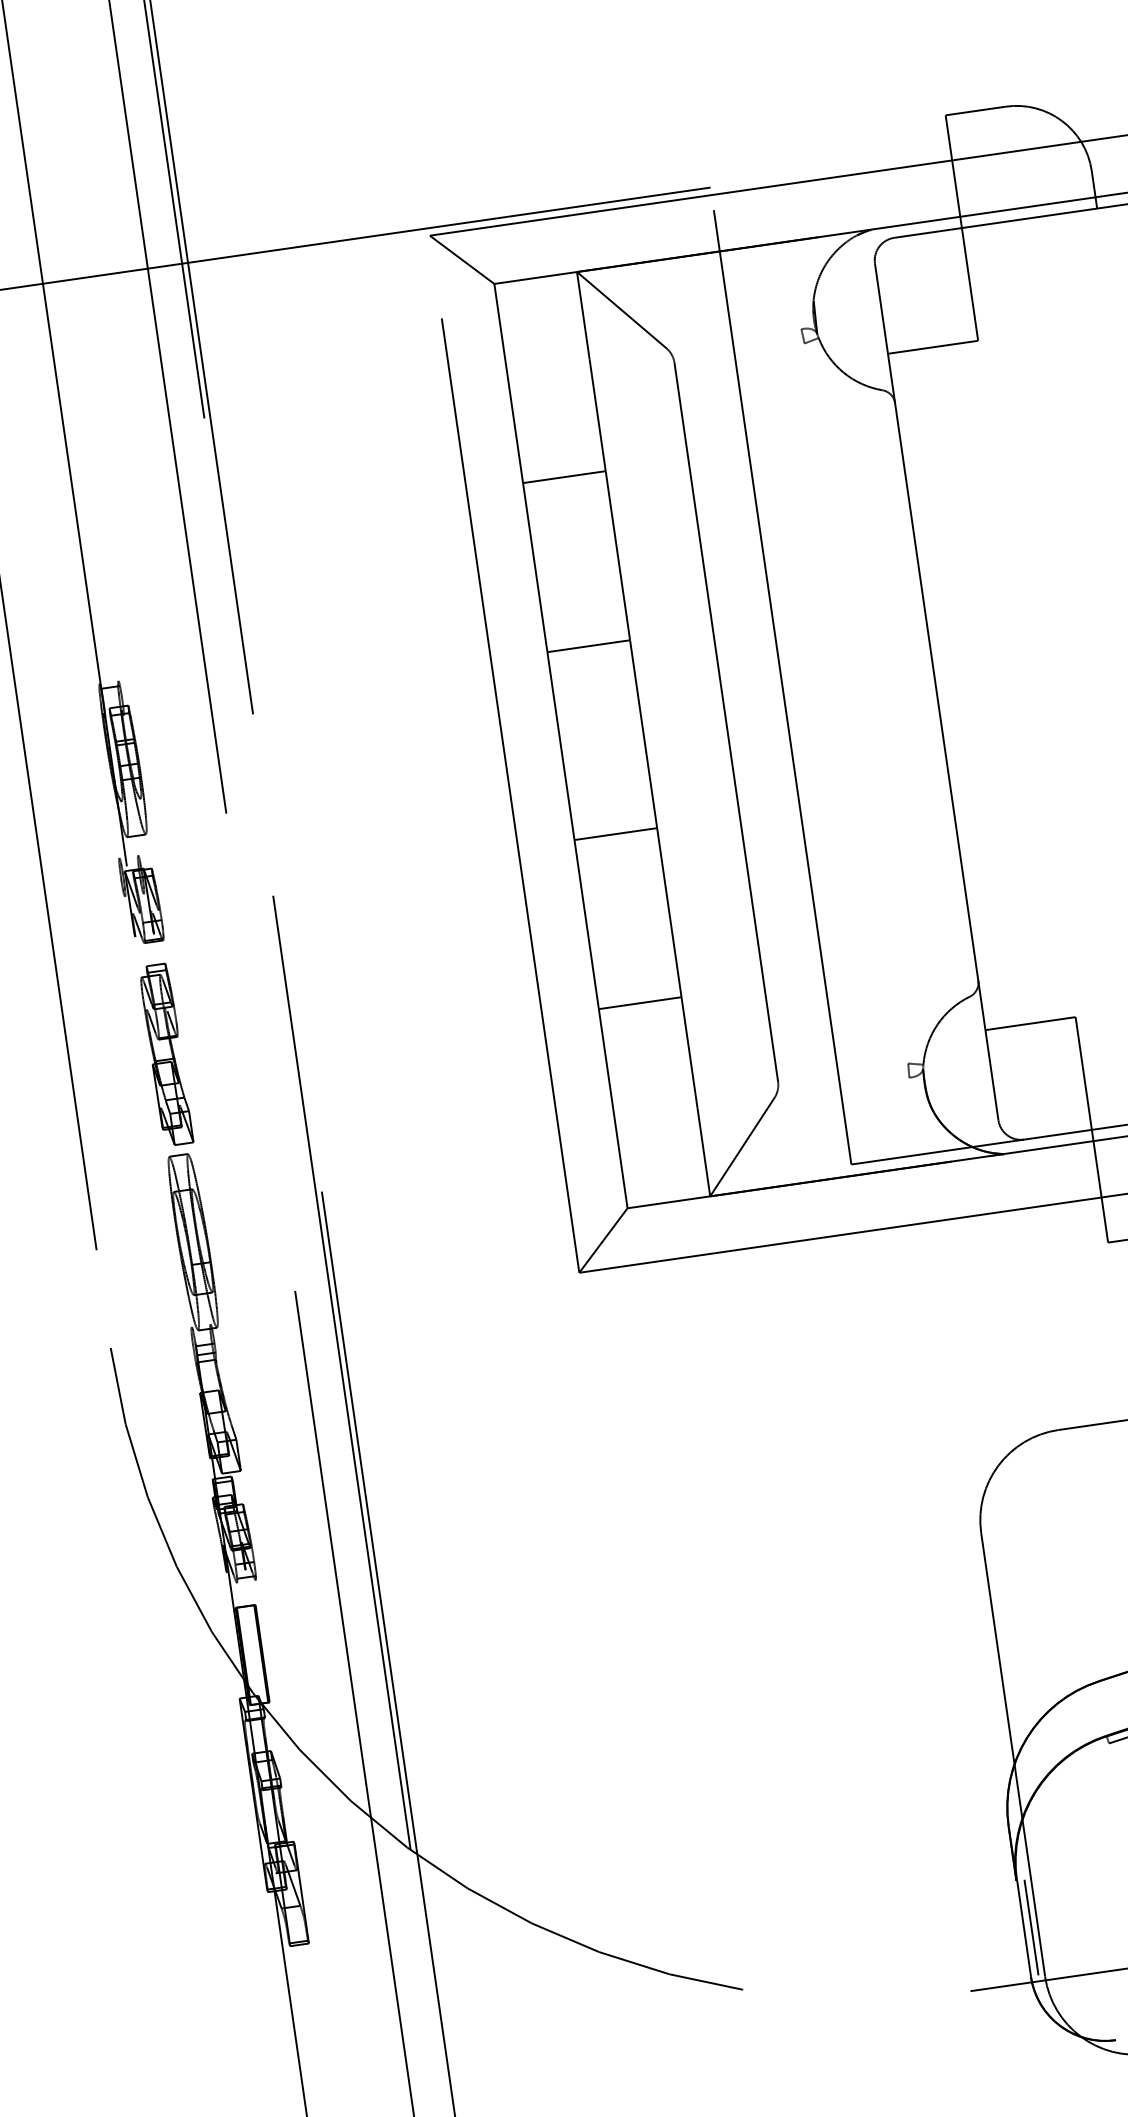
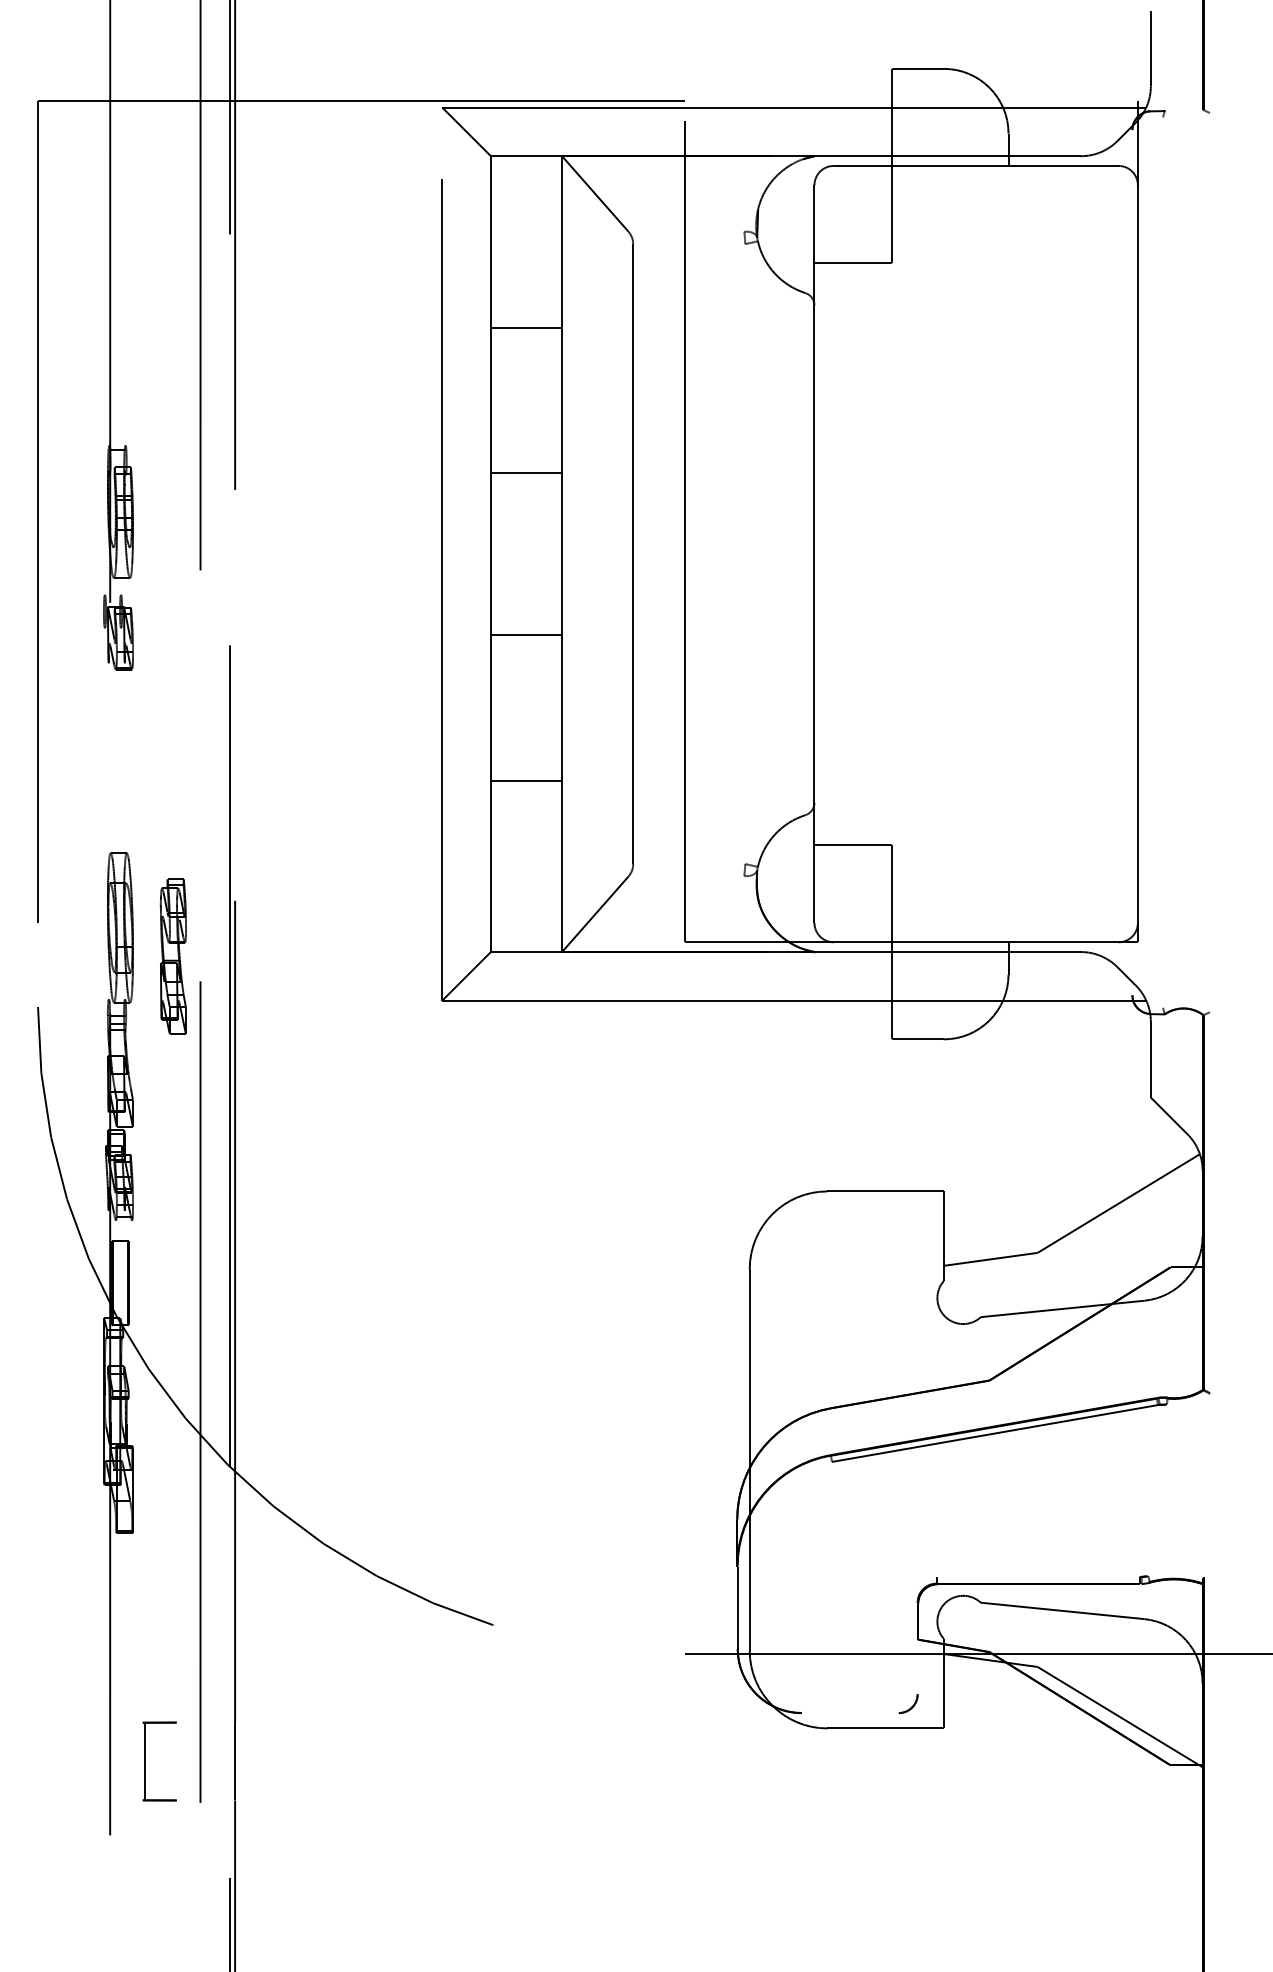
part: (166, 1054) -> (173, 956), moved
line: (1031, 1927) -> (744, 1607), removed

